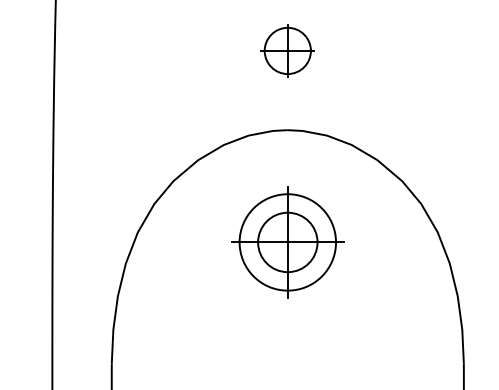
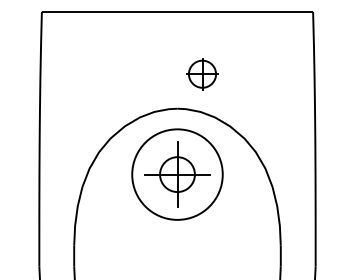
part: (287, 51) -> (202, 74), moved
circle: (287, 242) -> (177, 174), size x1.6

